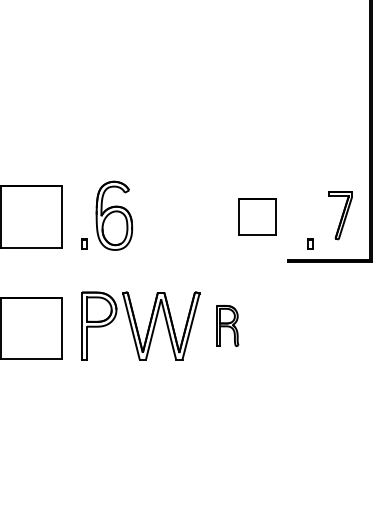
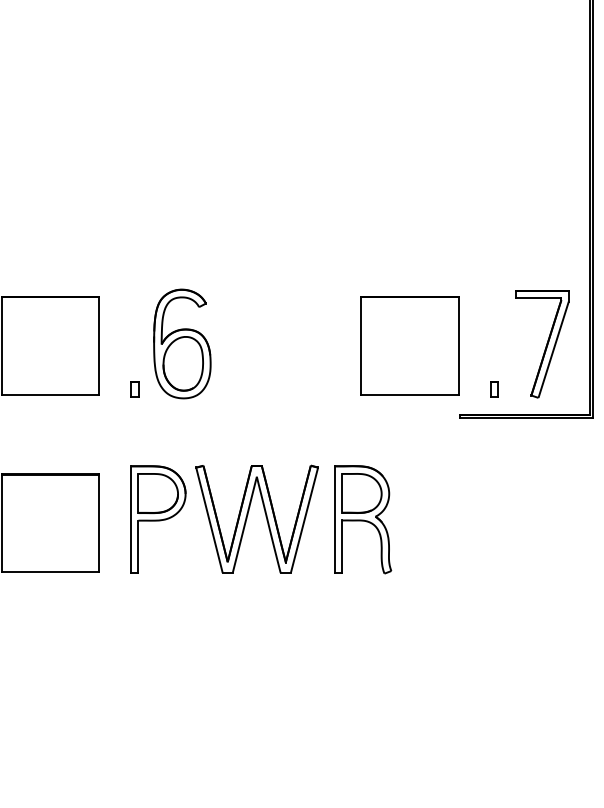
part: (340, 215) -> (542, 343), size x1.43
part: (257, 216) -> (410, 345), size x1.67
part: (227, 325) -> (362, 518), size x1.67

